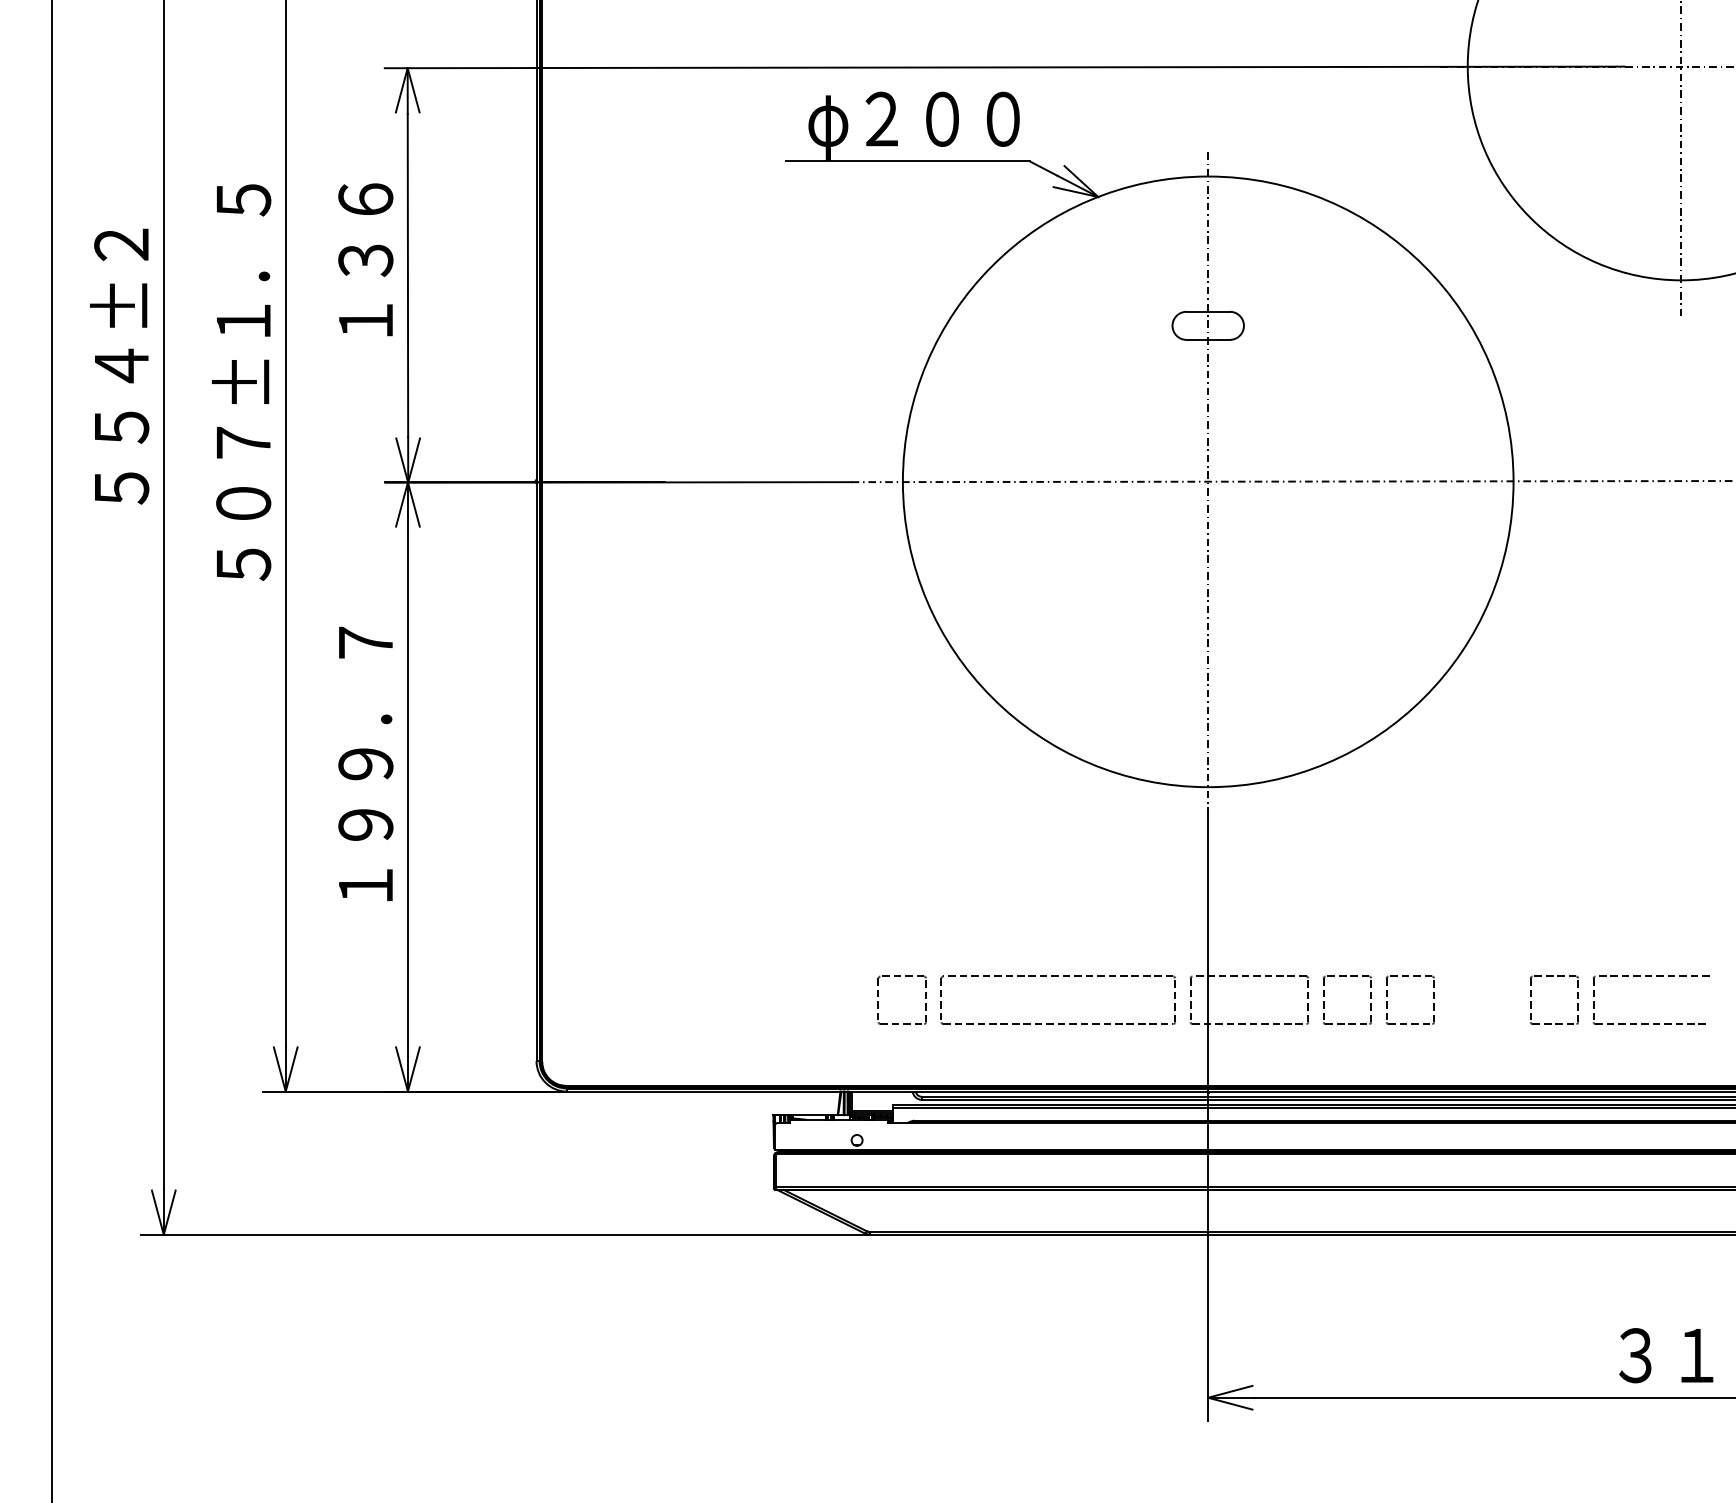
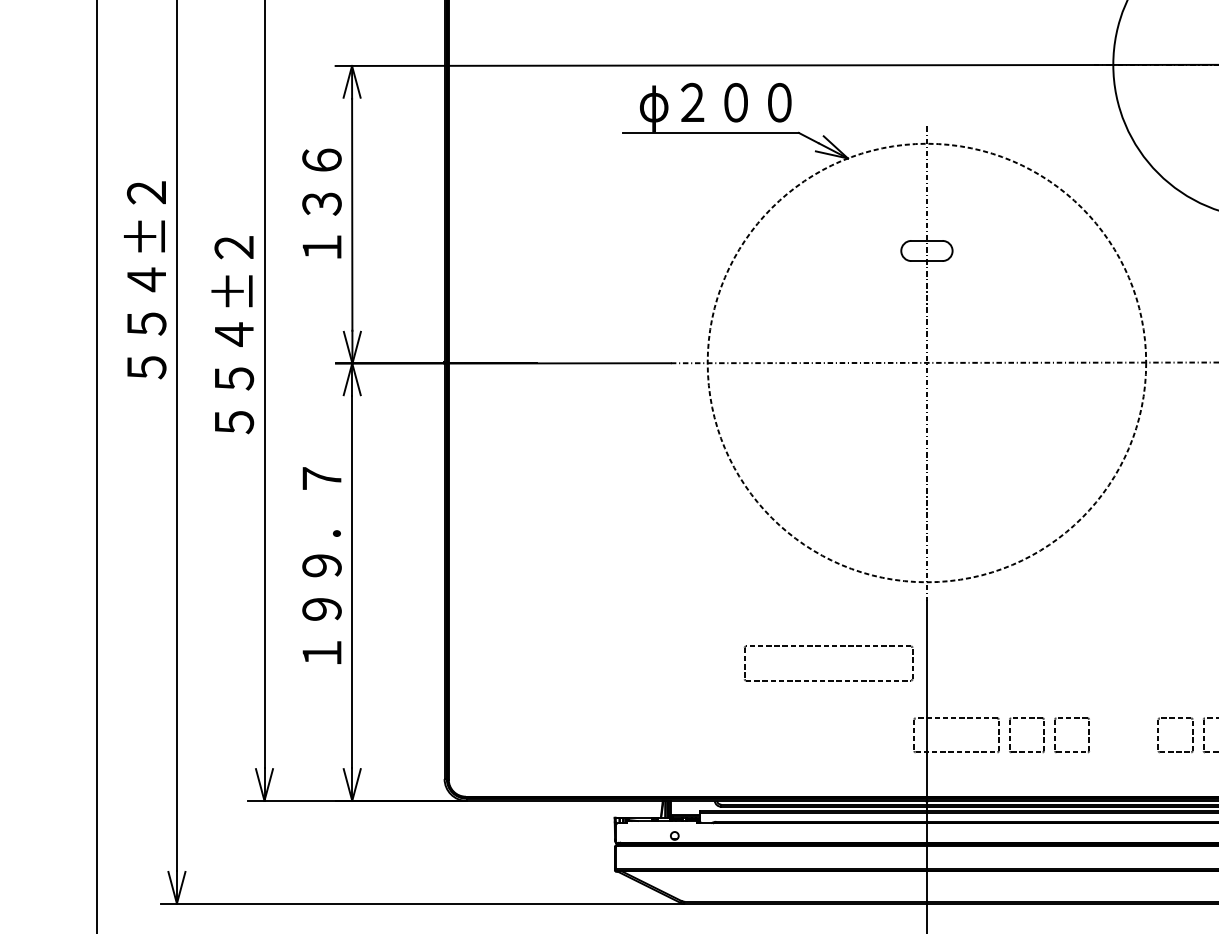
text: (243, 352) -> (234, 270), ５０７±１．５ -> ５５４±２
circle: (1207, 481) -> (926, 362), solid -> dashed
part: (900, 976) -> (705, 718), removed
part: (1057, 976) -> (828, 646), moved

